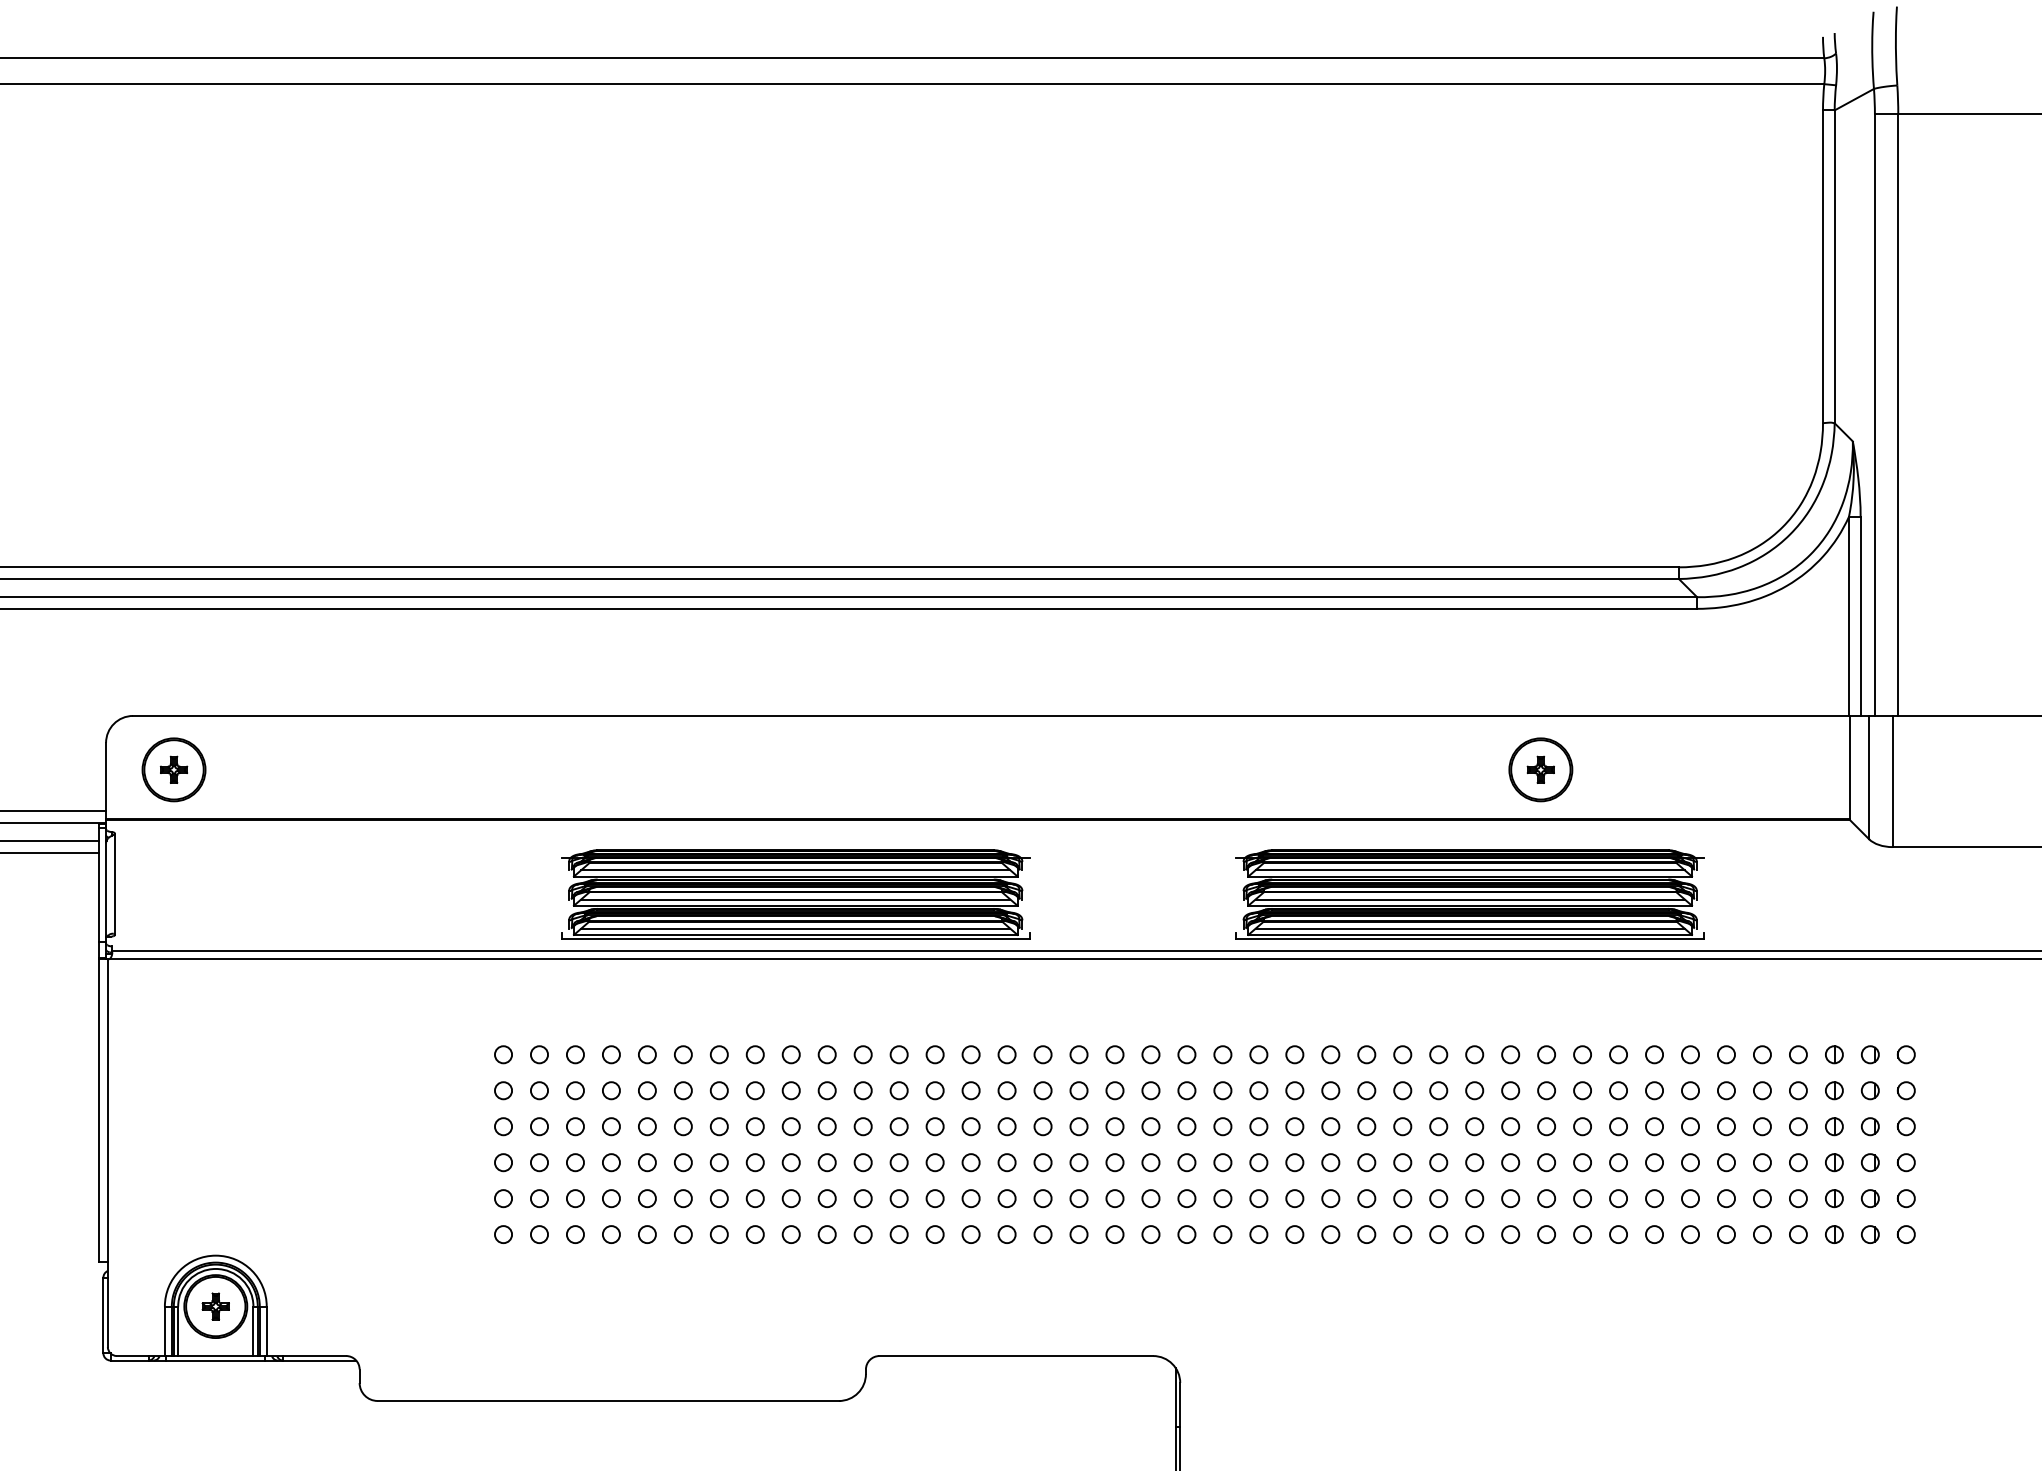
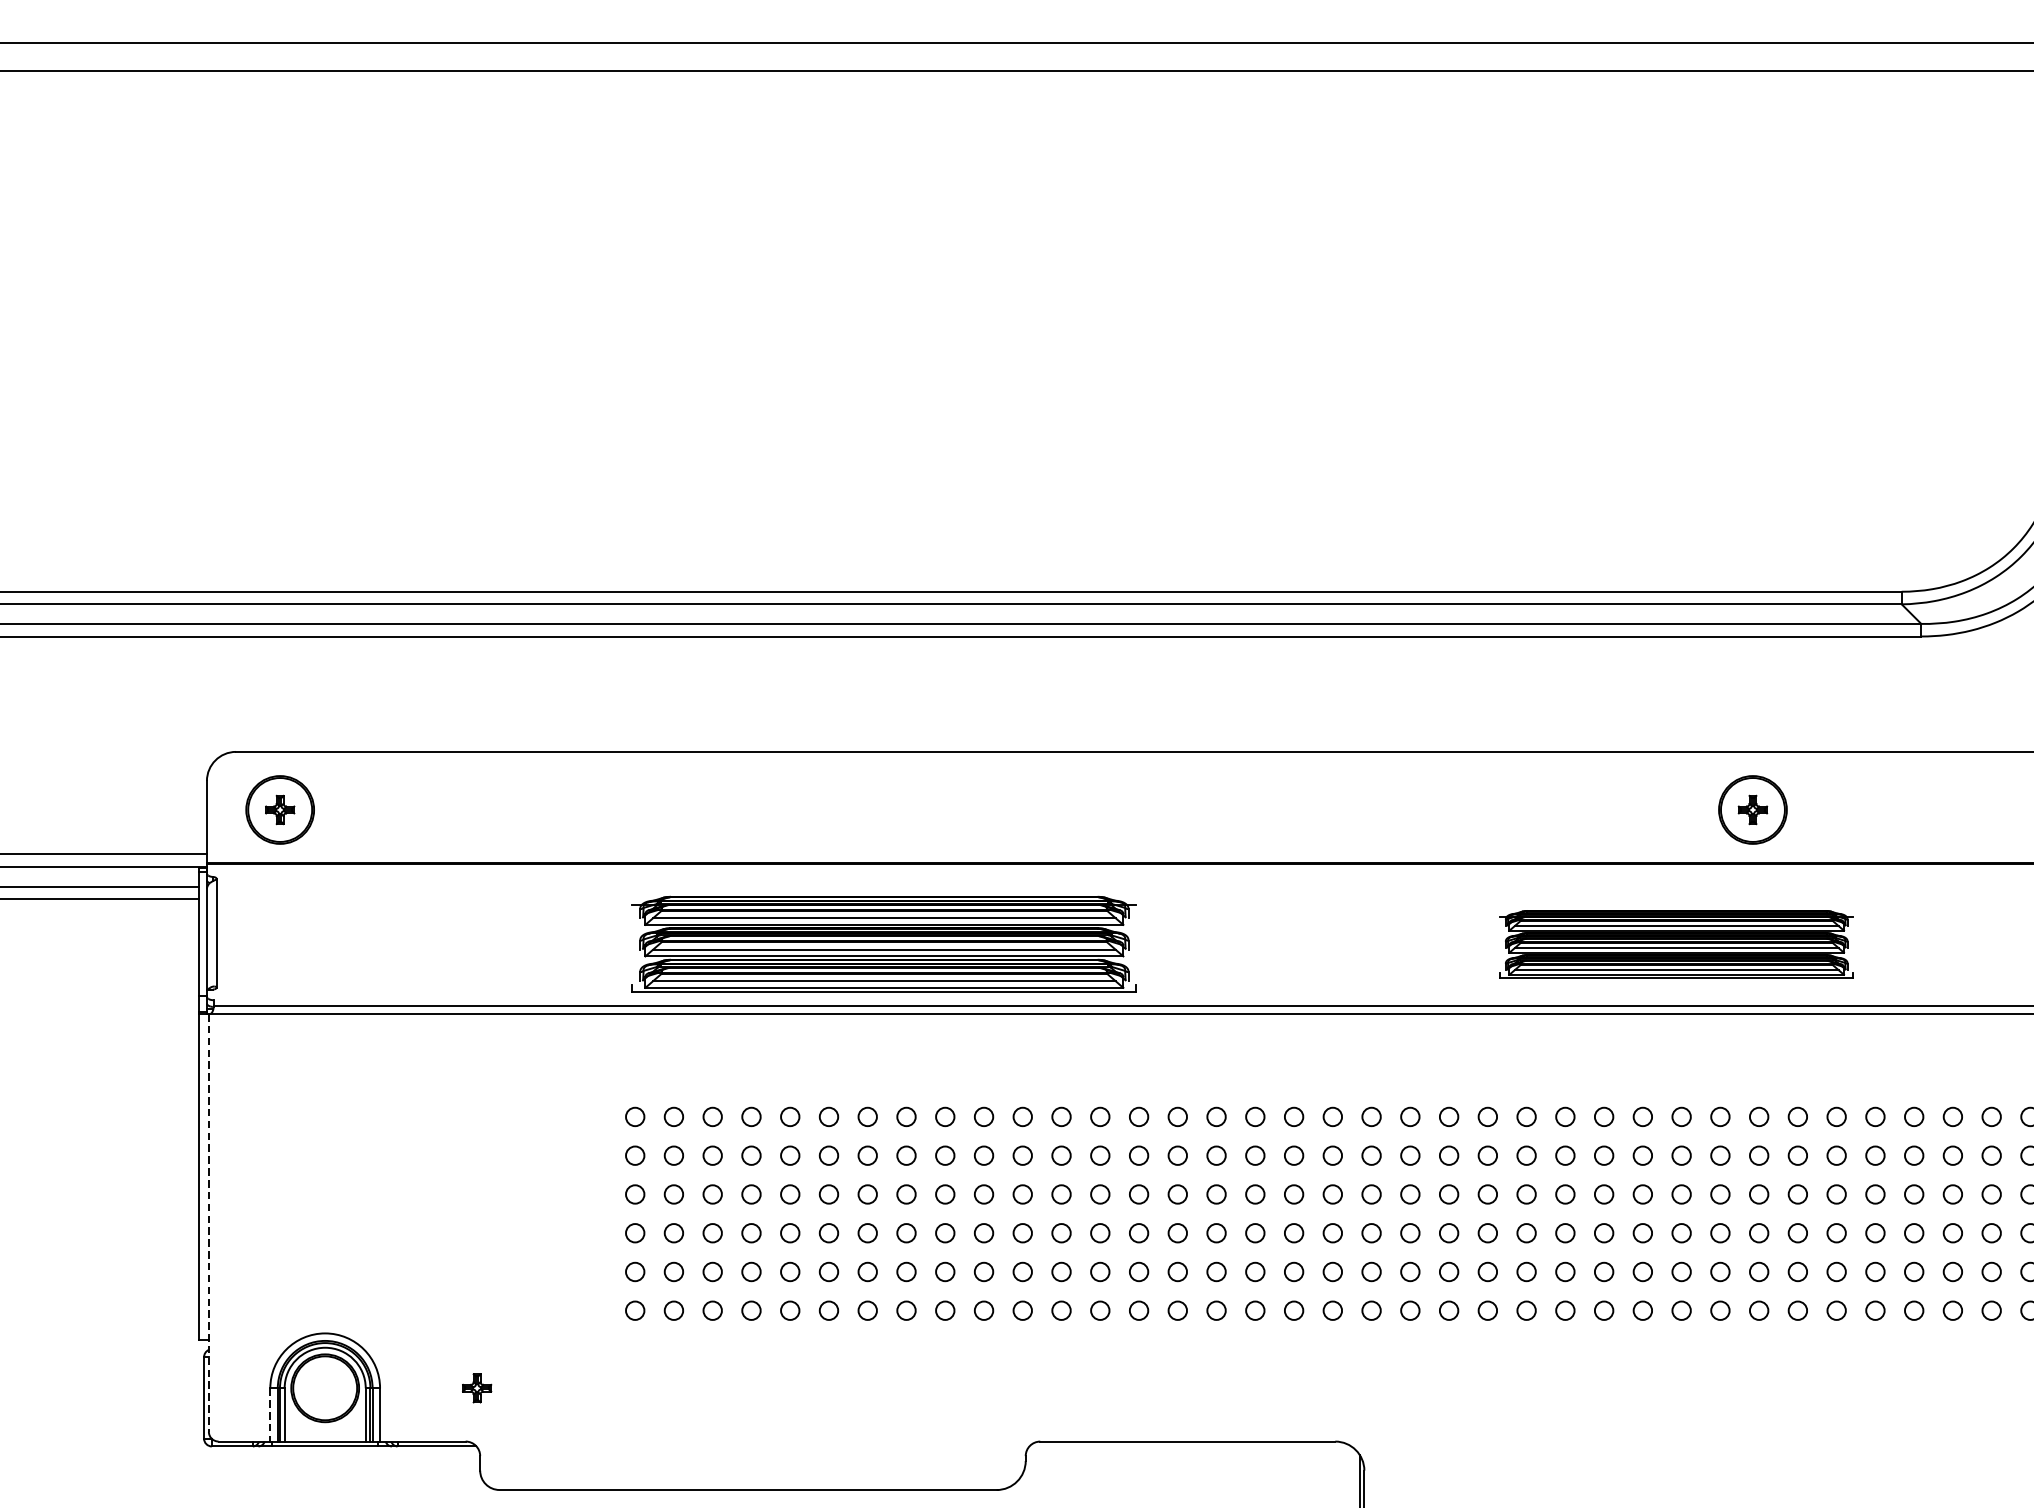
part: (795, 894) -> (884, 944), moved
part: (1469, 894) -> (1676, 944), size x0.7
line: (107, 1153) -> (208, 1223), solid -> dashed
part: (215, 1306) -> (476, 1388), moved
line: (164, 1331) -> (269, 1415), solid -> dashed

